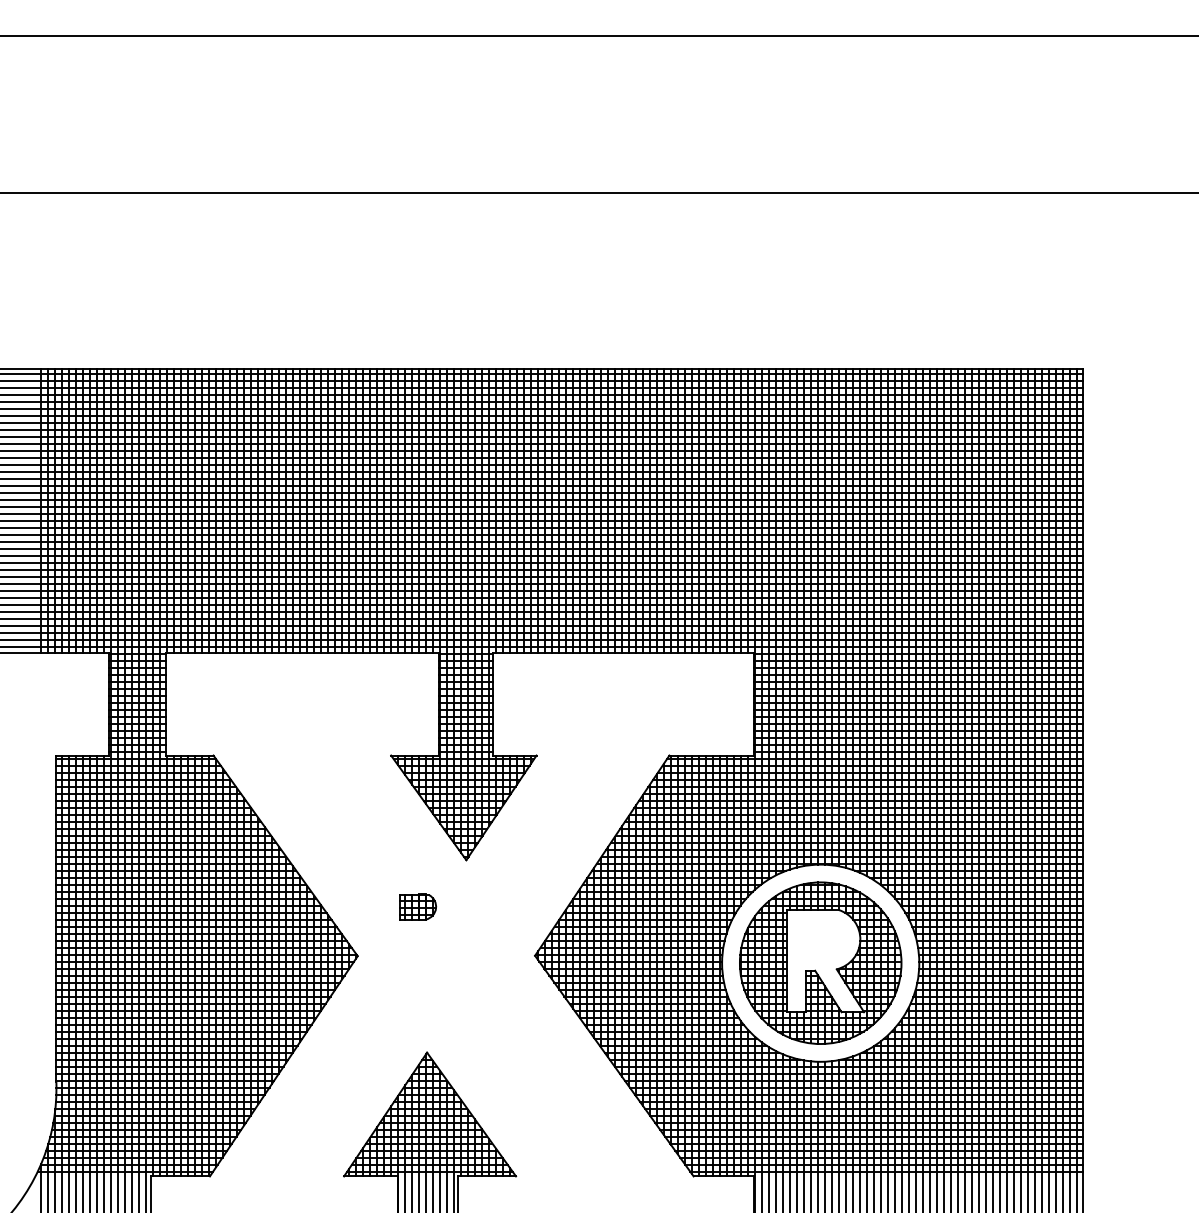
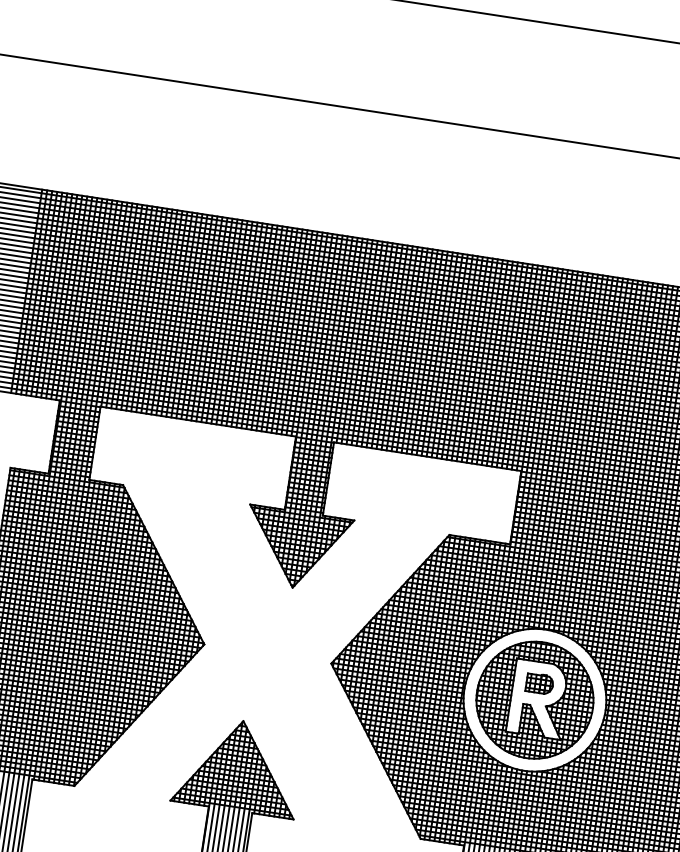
part: (418, 906) -> (540, 683), moved

